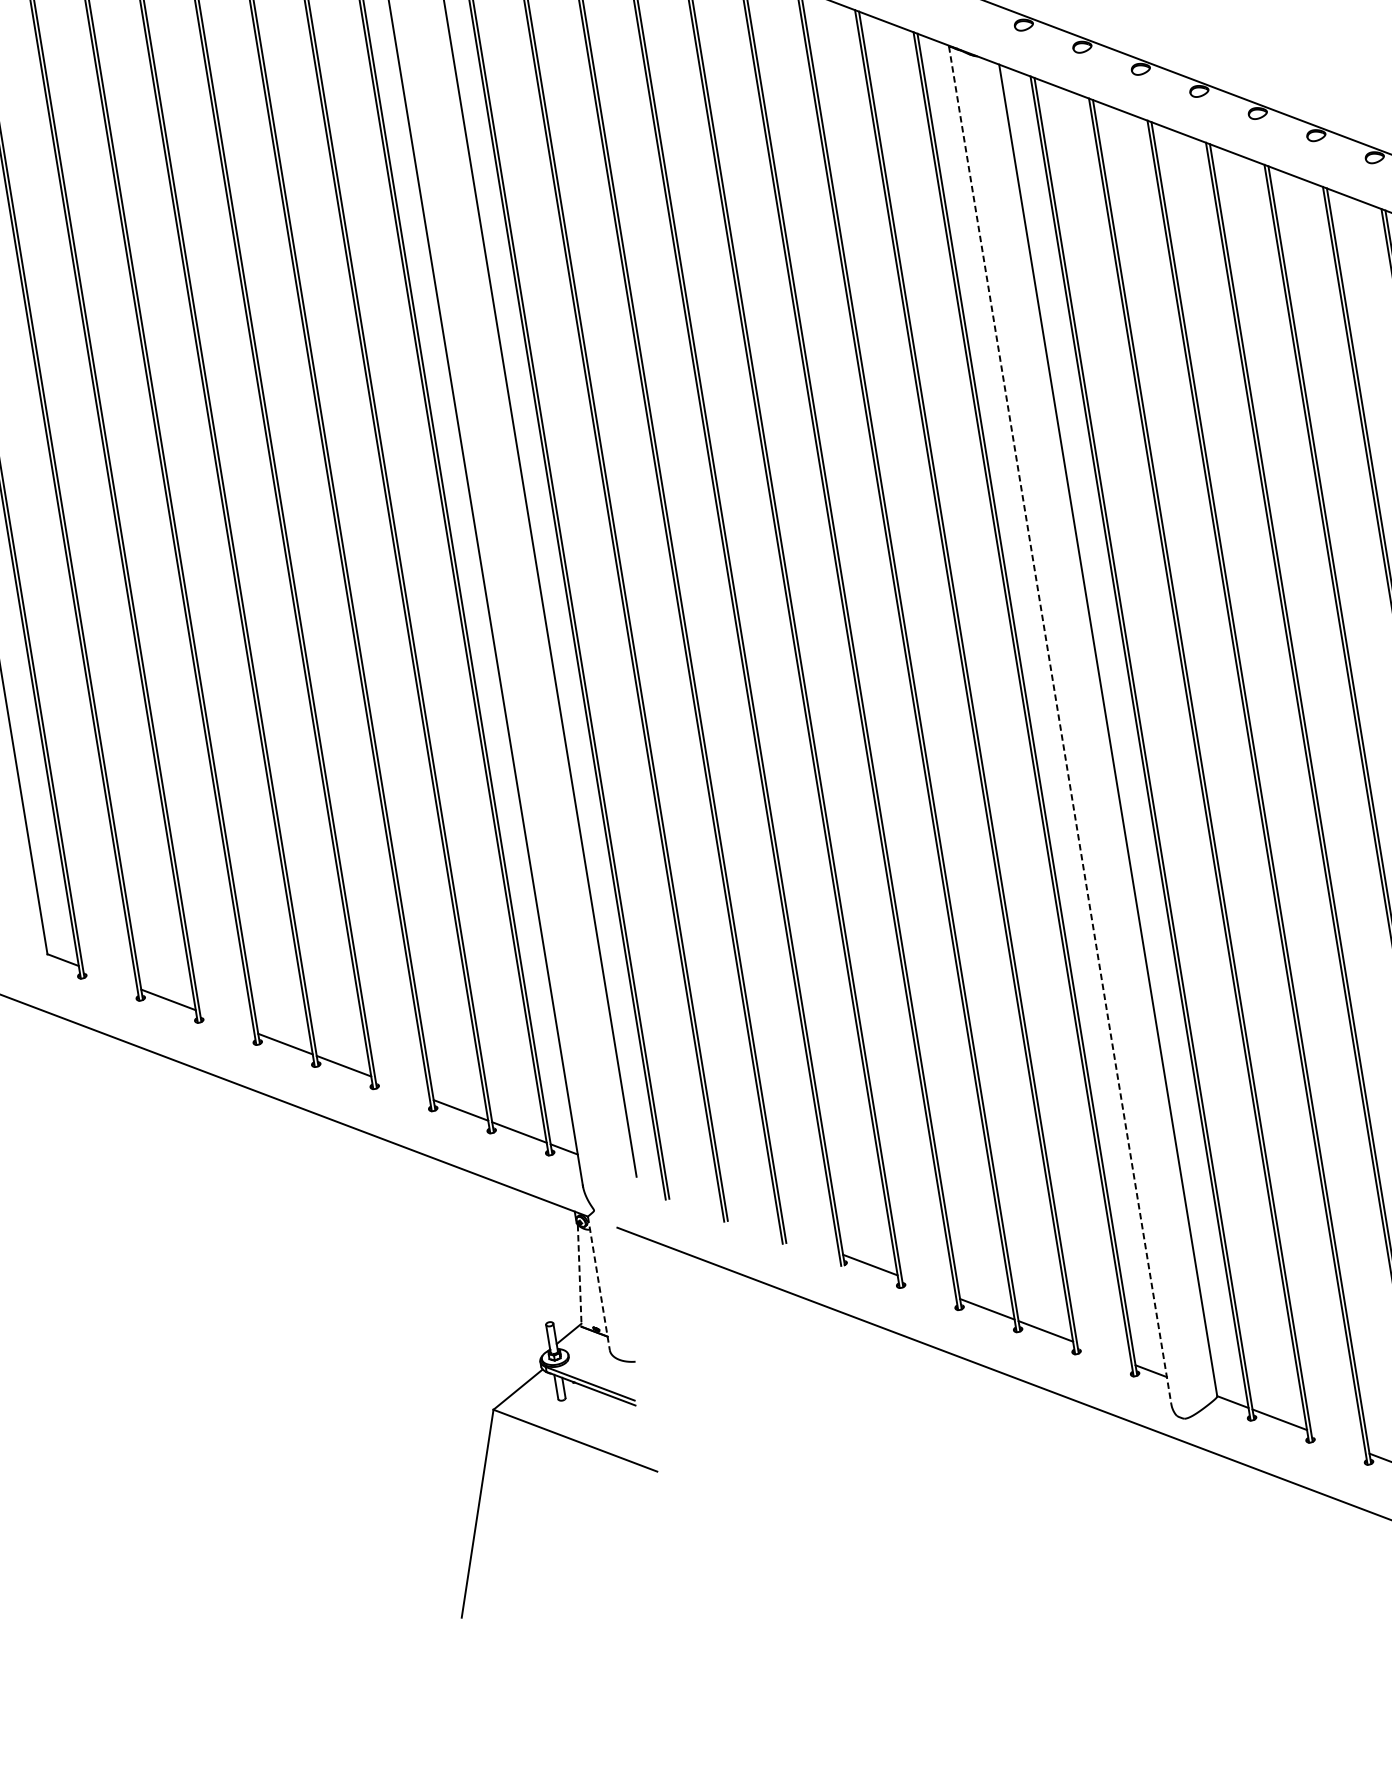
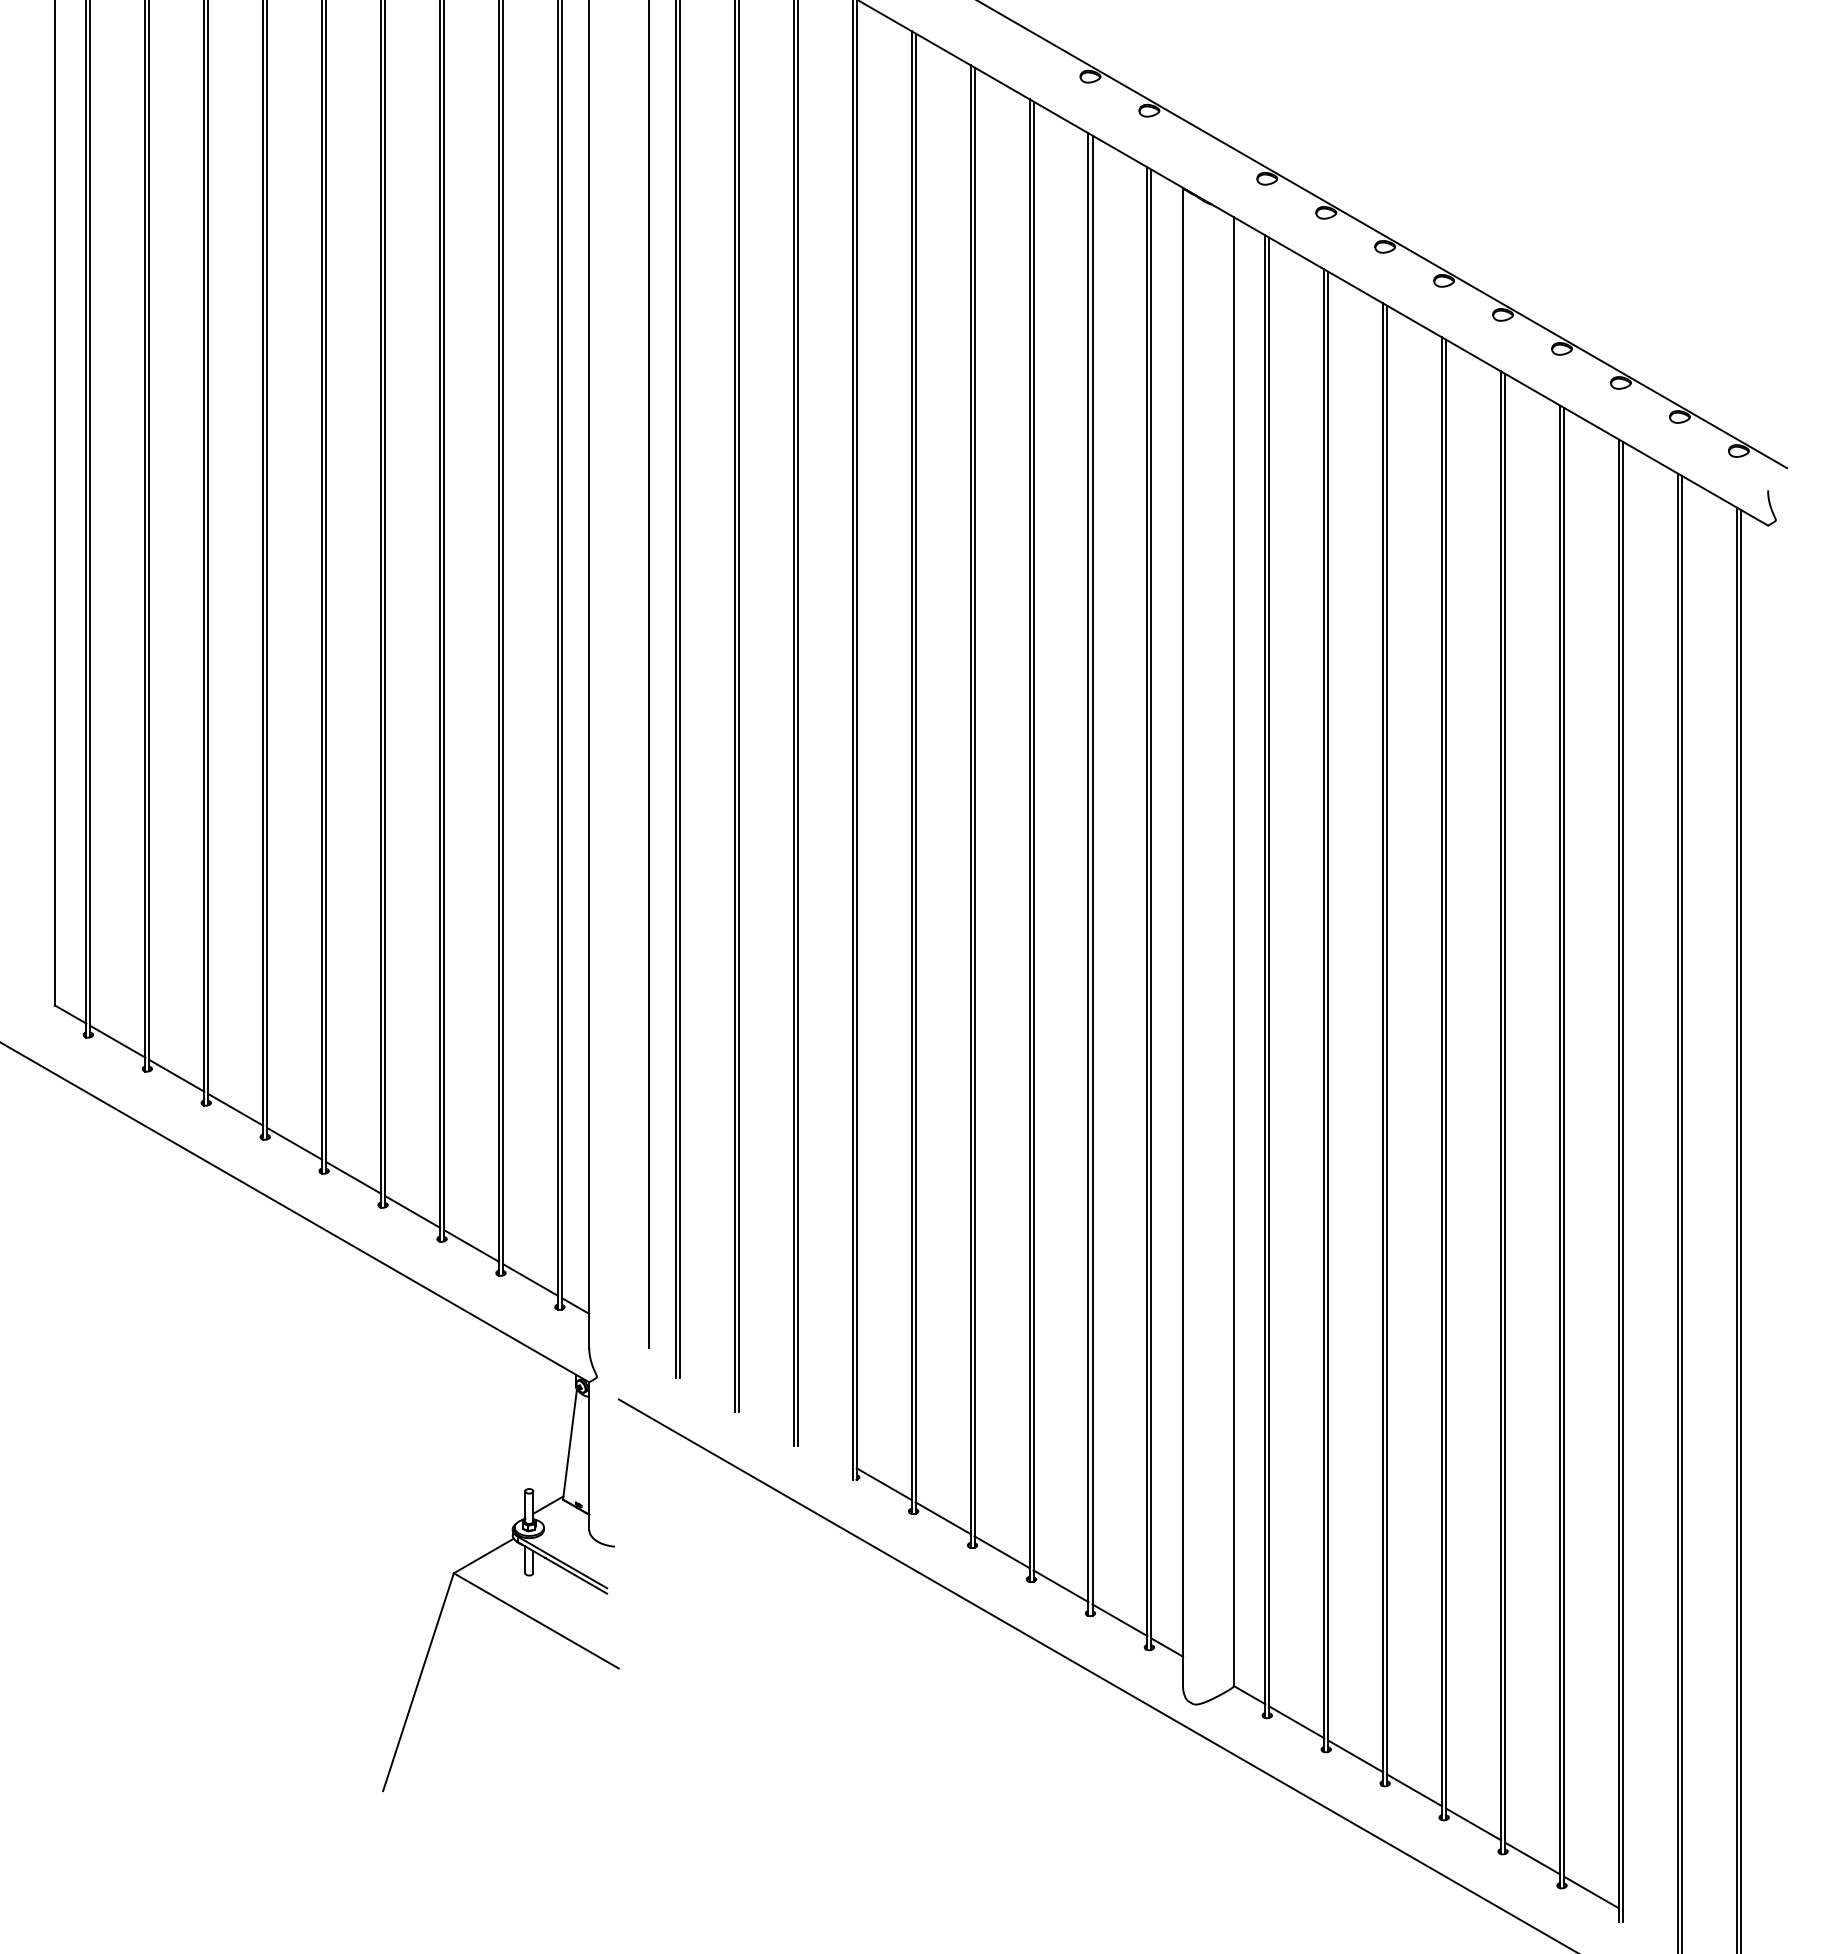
line: (1060, 725) -> (1183, 937), dashed -> solid
line: (109, 977) -> (117, 1041), added
line: (226, 1021) -> (235, 1109), added
line: (402, 1087) -> (412, 1211), added
line: (579, 1275) -> (569, 1444), dashed -> solid
line: (599, 1283) -> (589, 1456), dashed -> solid
line: (928, 1287) -> (942, 1518), added
line: (1103, 1353) -> (1119, 1620), added
line: (1338, 1442) -> (1355, 1756), added

